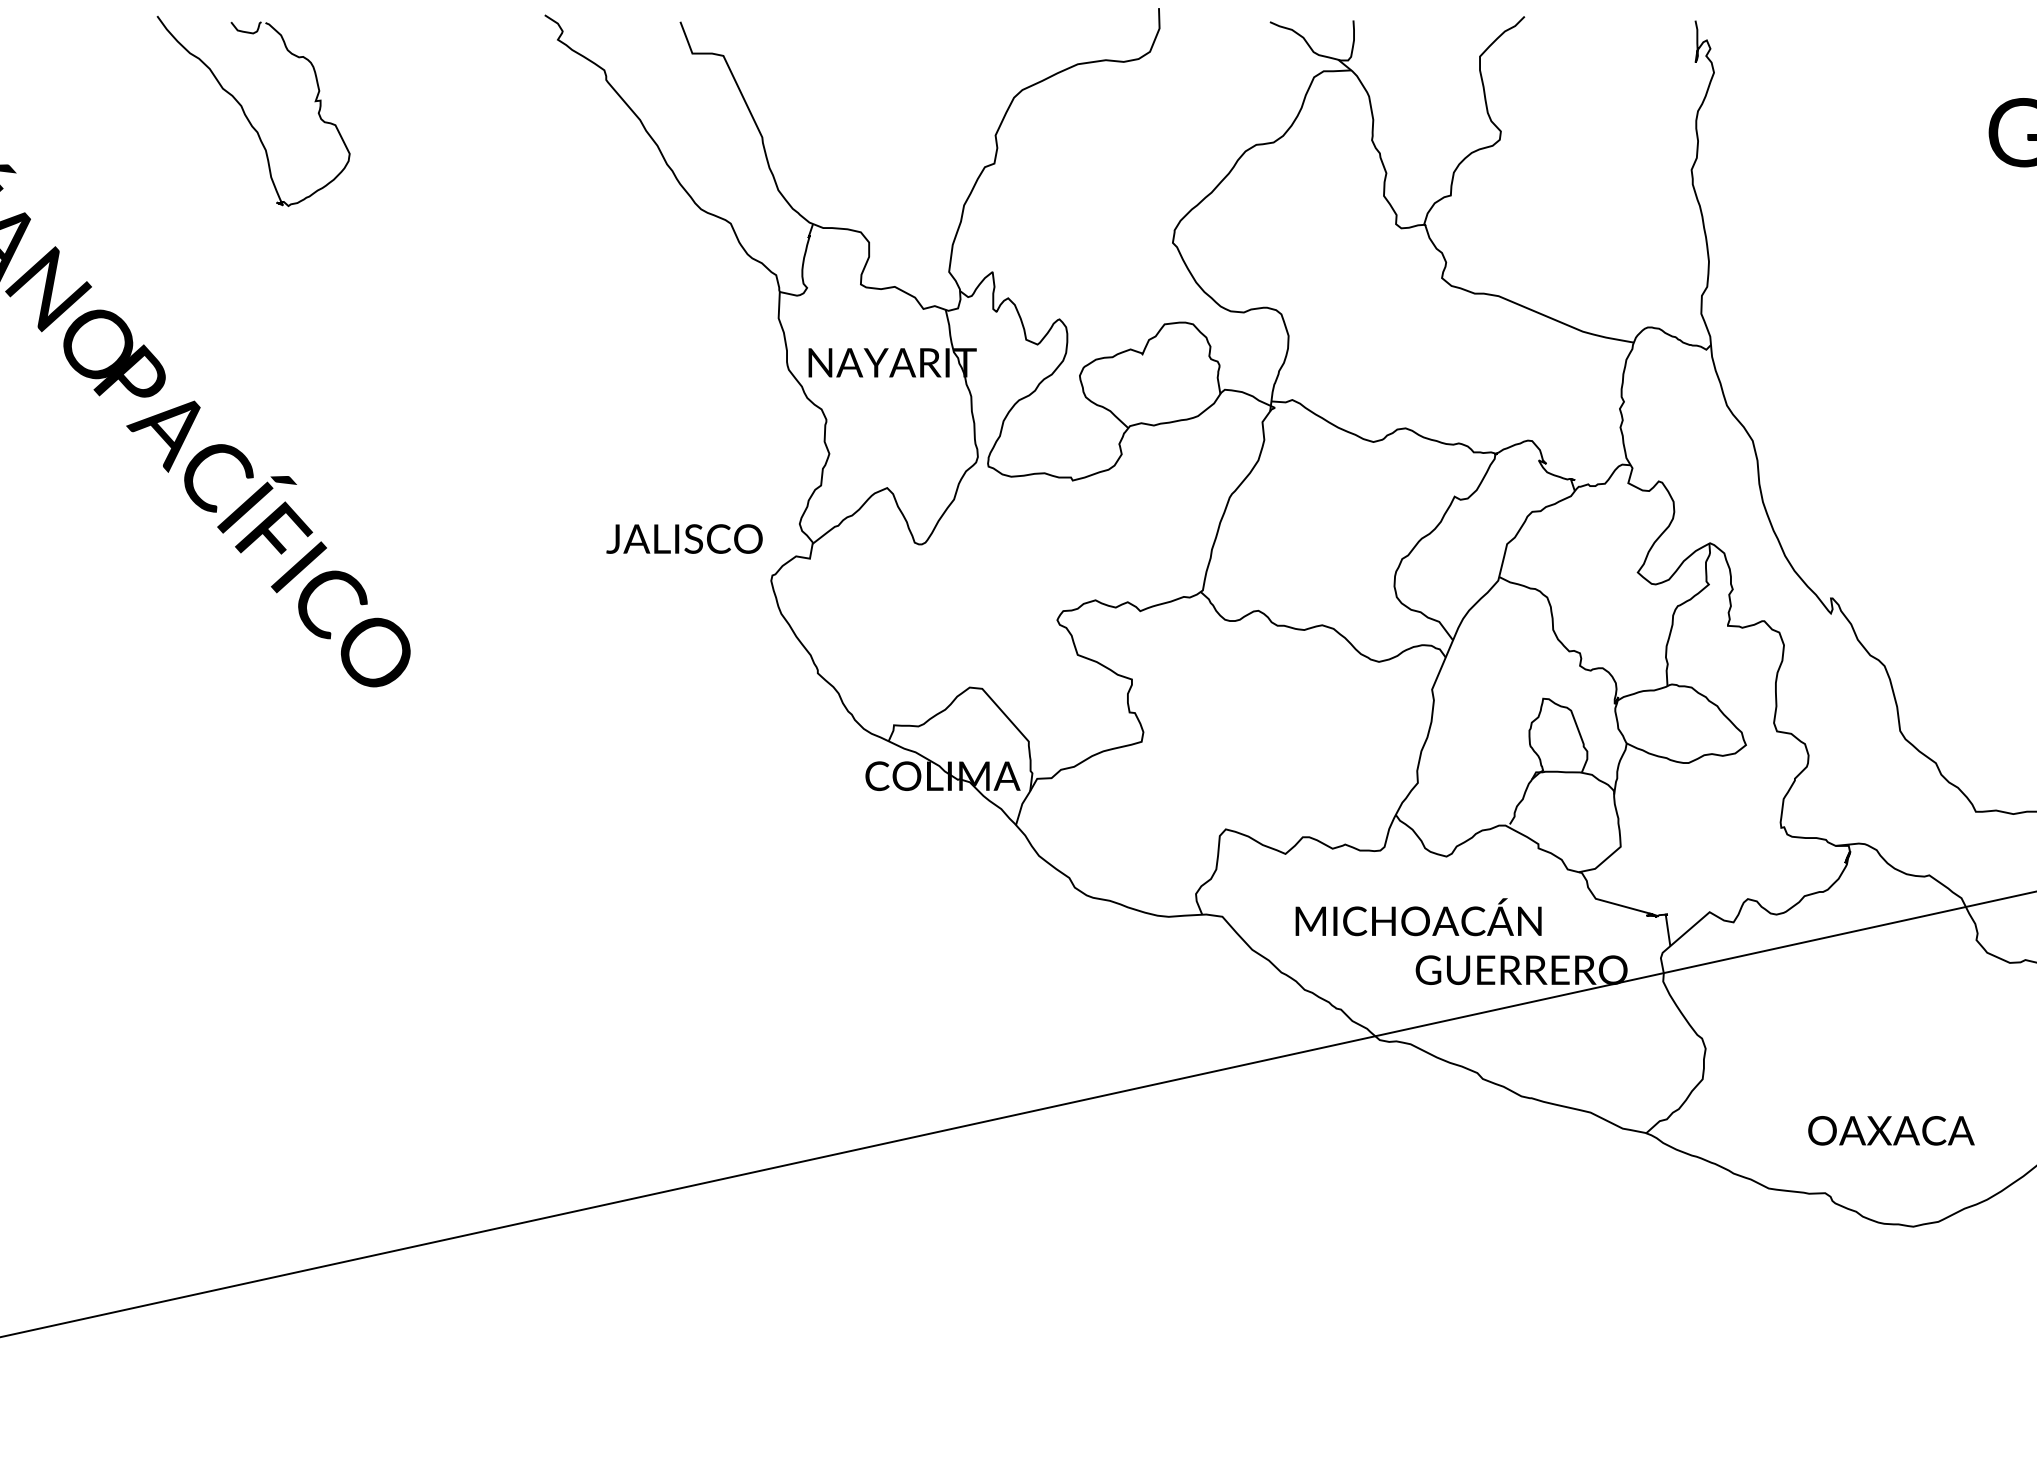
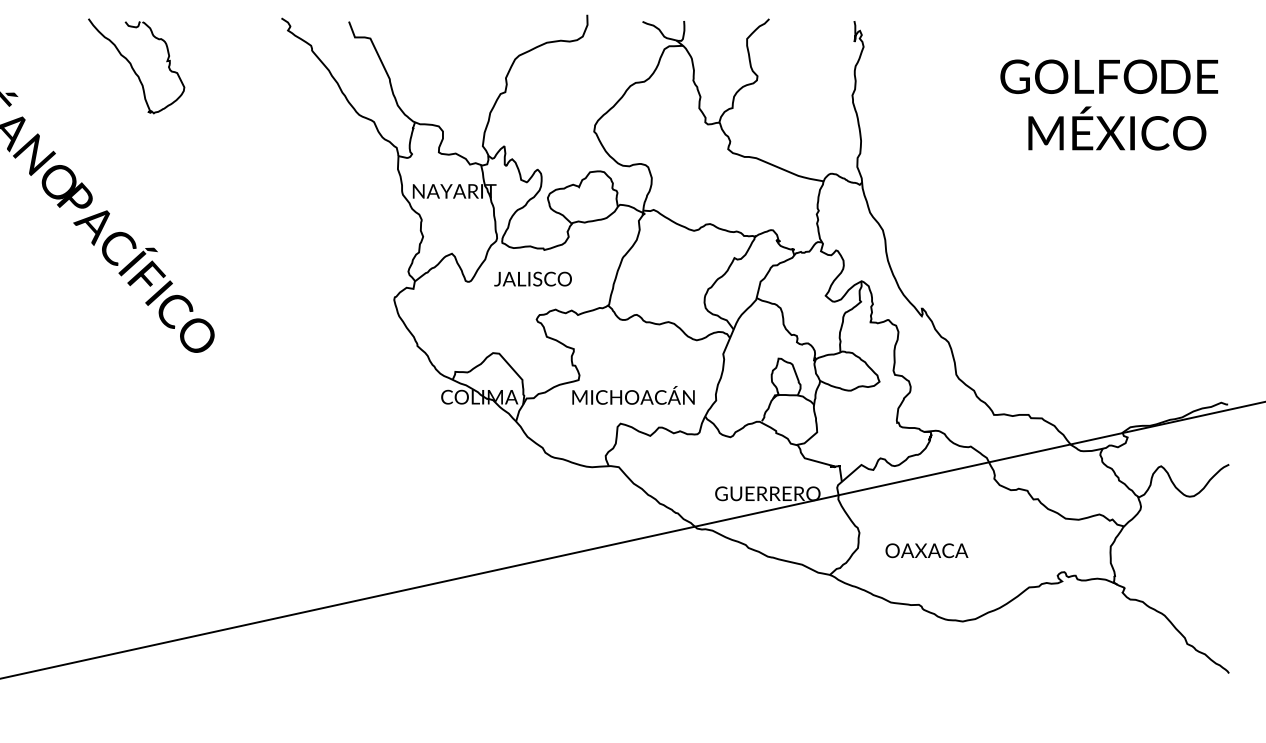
text: (683, 537) -> (532, 278), moved
text: (1418, 917) -> (633, 395), moved
text: (1890, 1130) -> (926, 550), moved

